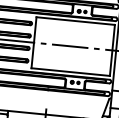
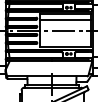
line: (73, 30) -> (64, 20), added

